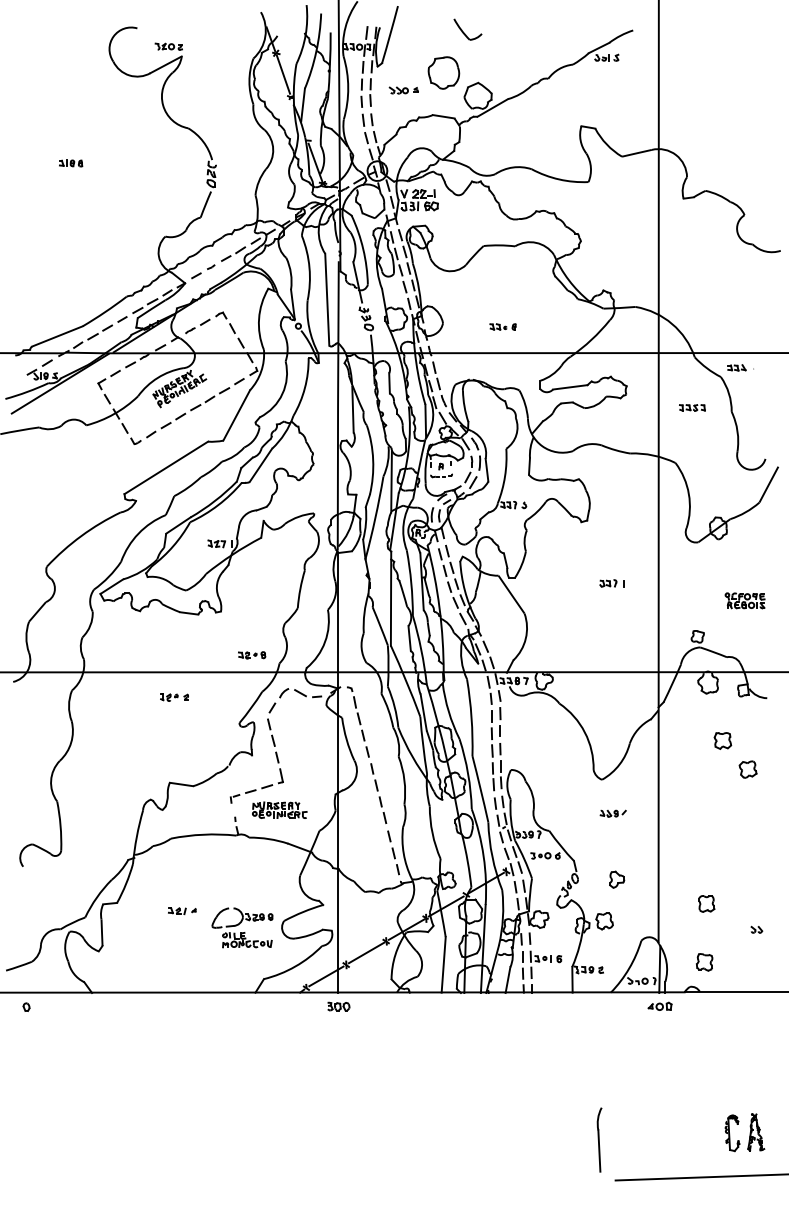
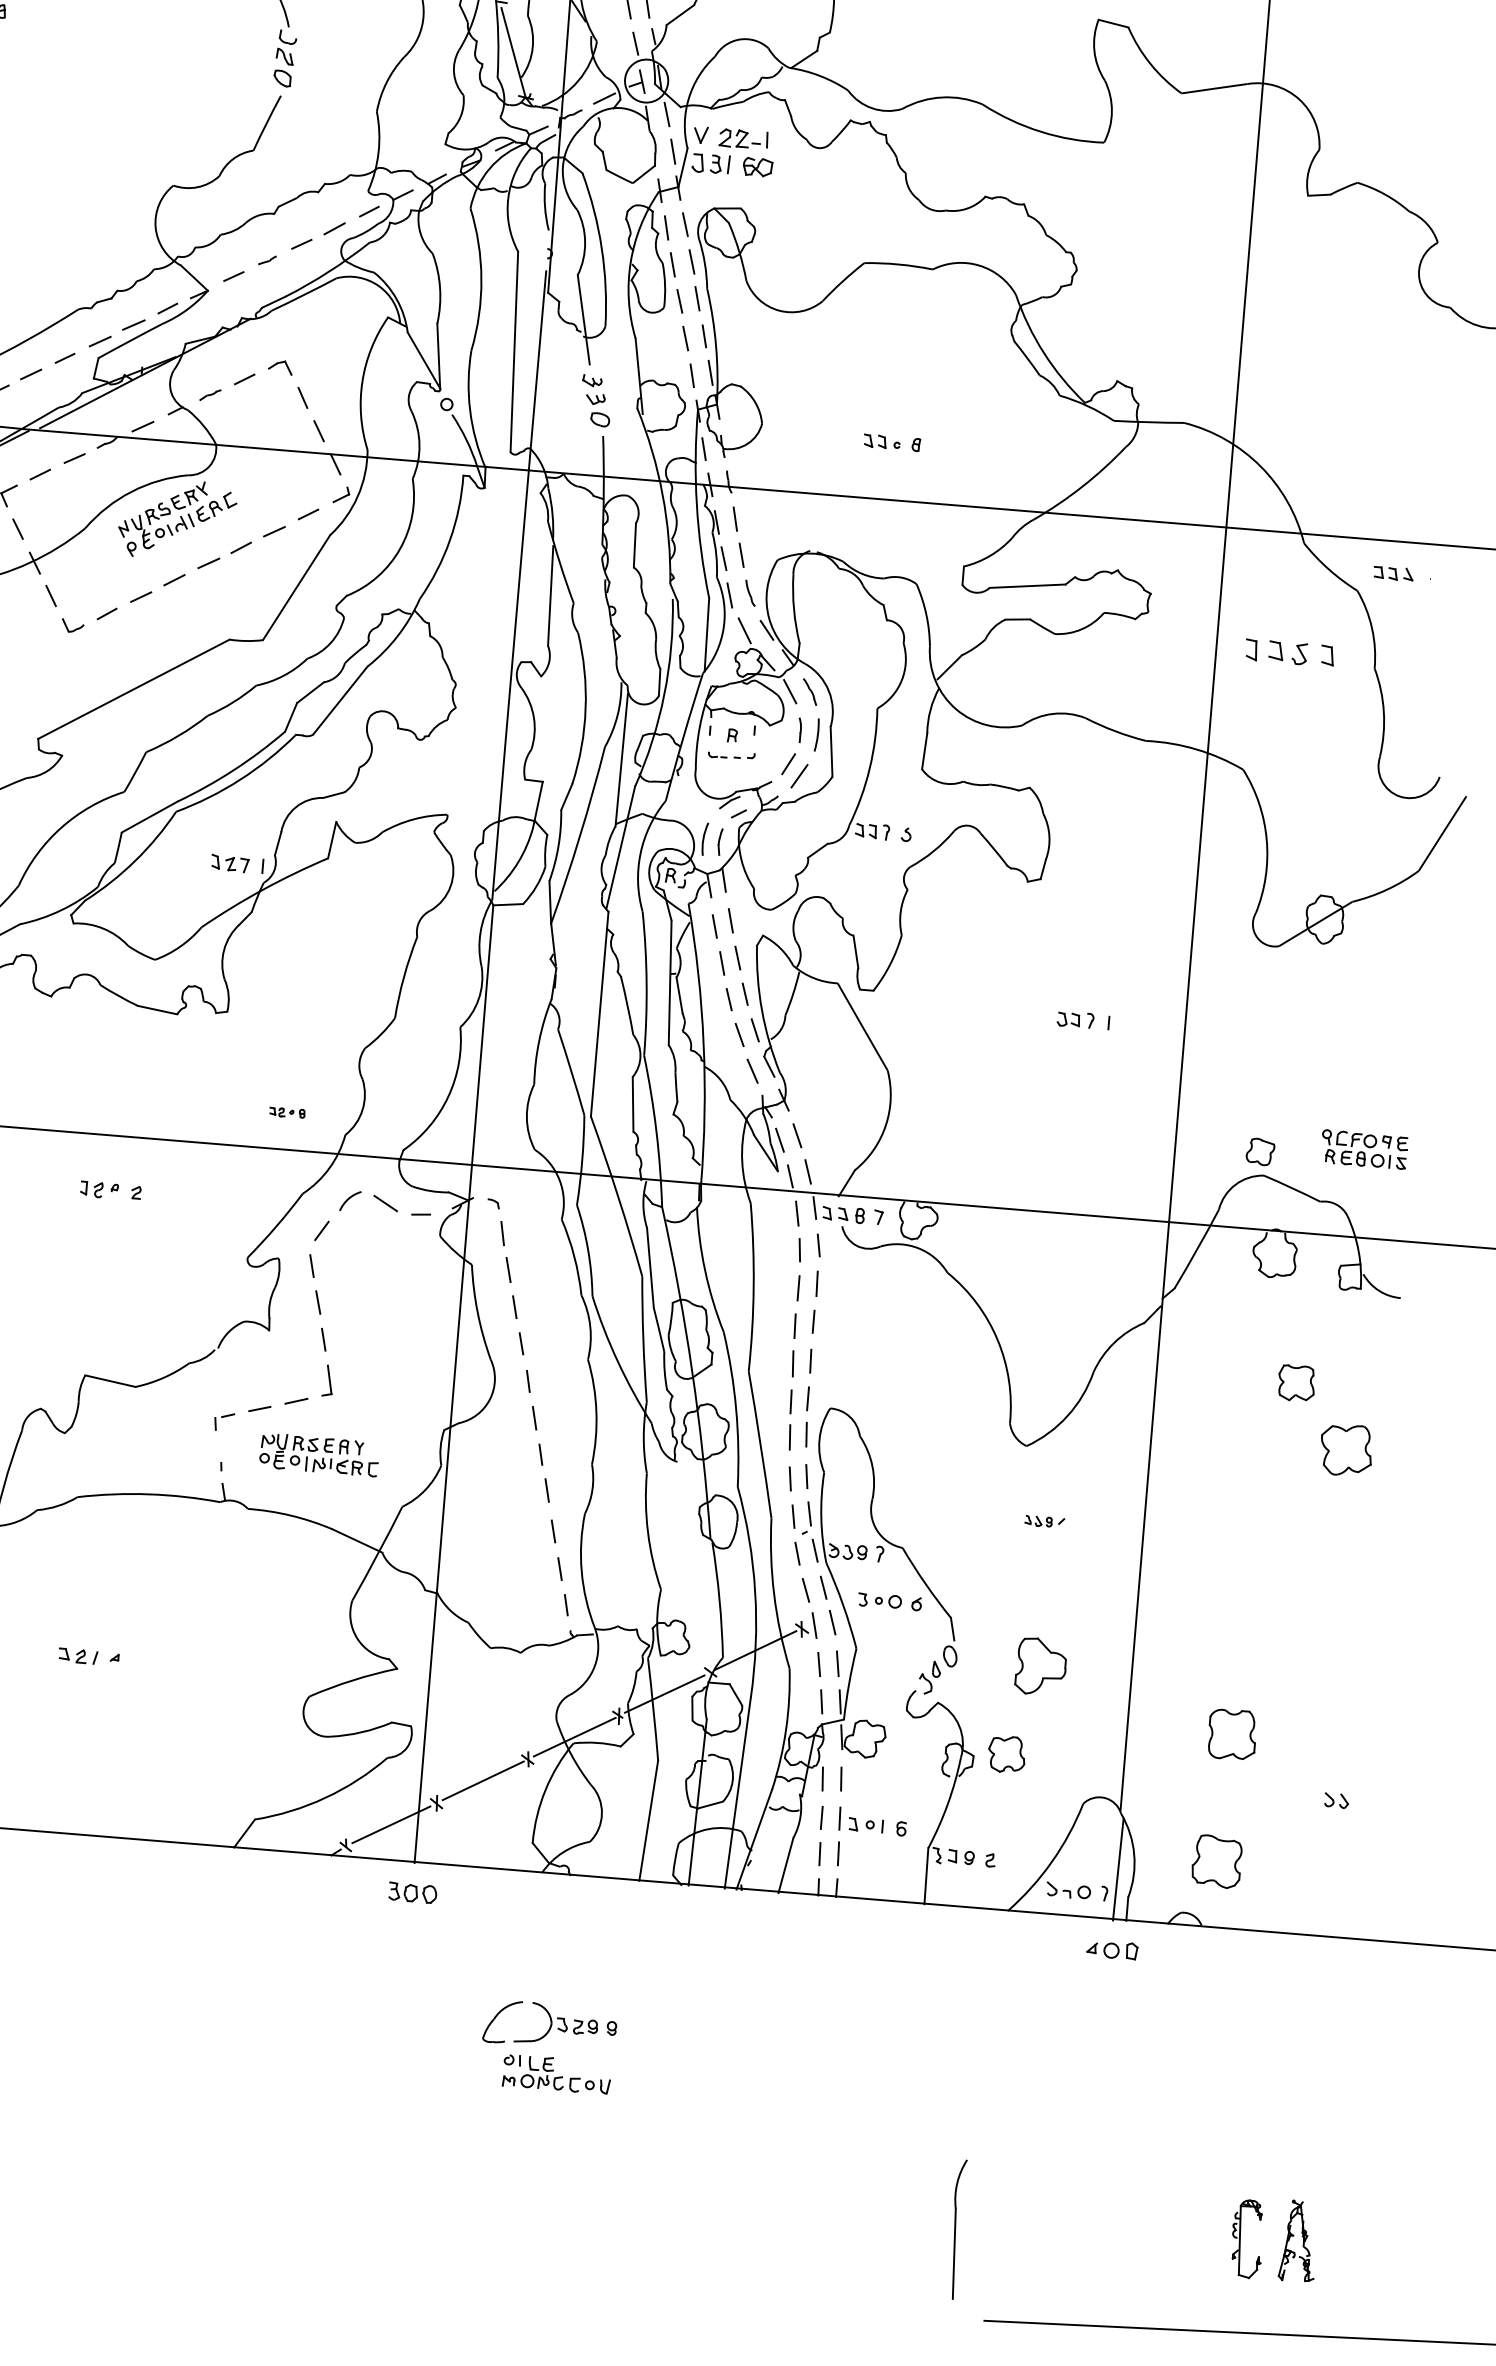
part: (692, 407) -> (1290, 651), size x1.6
part: (744, 600) -> (1363, 1148), moved
part: (252, 655) -> (287, 1113), size x0.6
part: (747, 769) -> (1345, 1449), size x1.4
part: (612, 813) -> (1043, 1521), size x0.7
part: (617, 879) -> (1042, 1665), size x1.6
part: (706, 903) -> (1231, 1734), size x1.4
part: (242, 927) -> (548, 2046), moved
part: (704, 962) -> (1216, 1862), size x1.4

